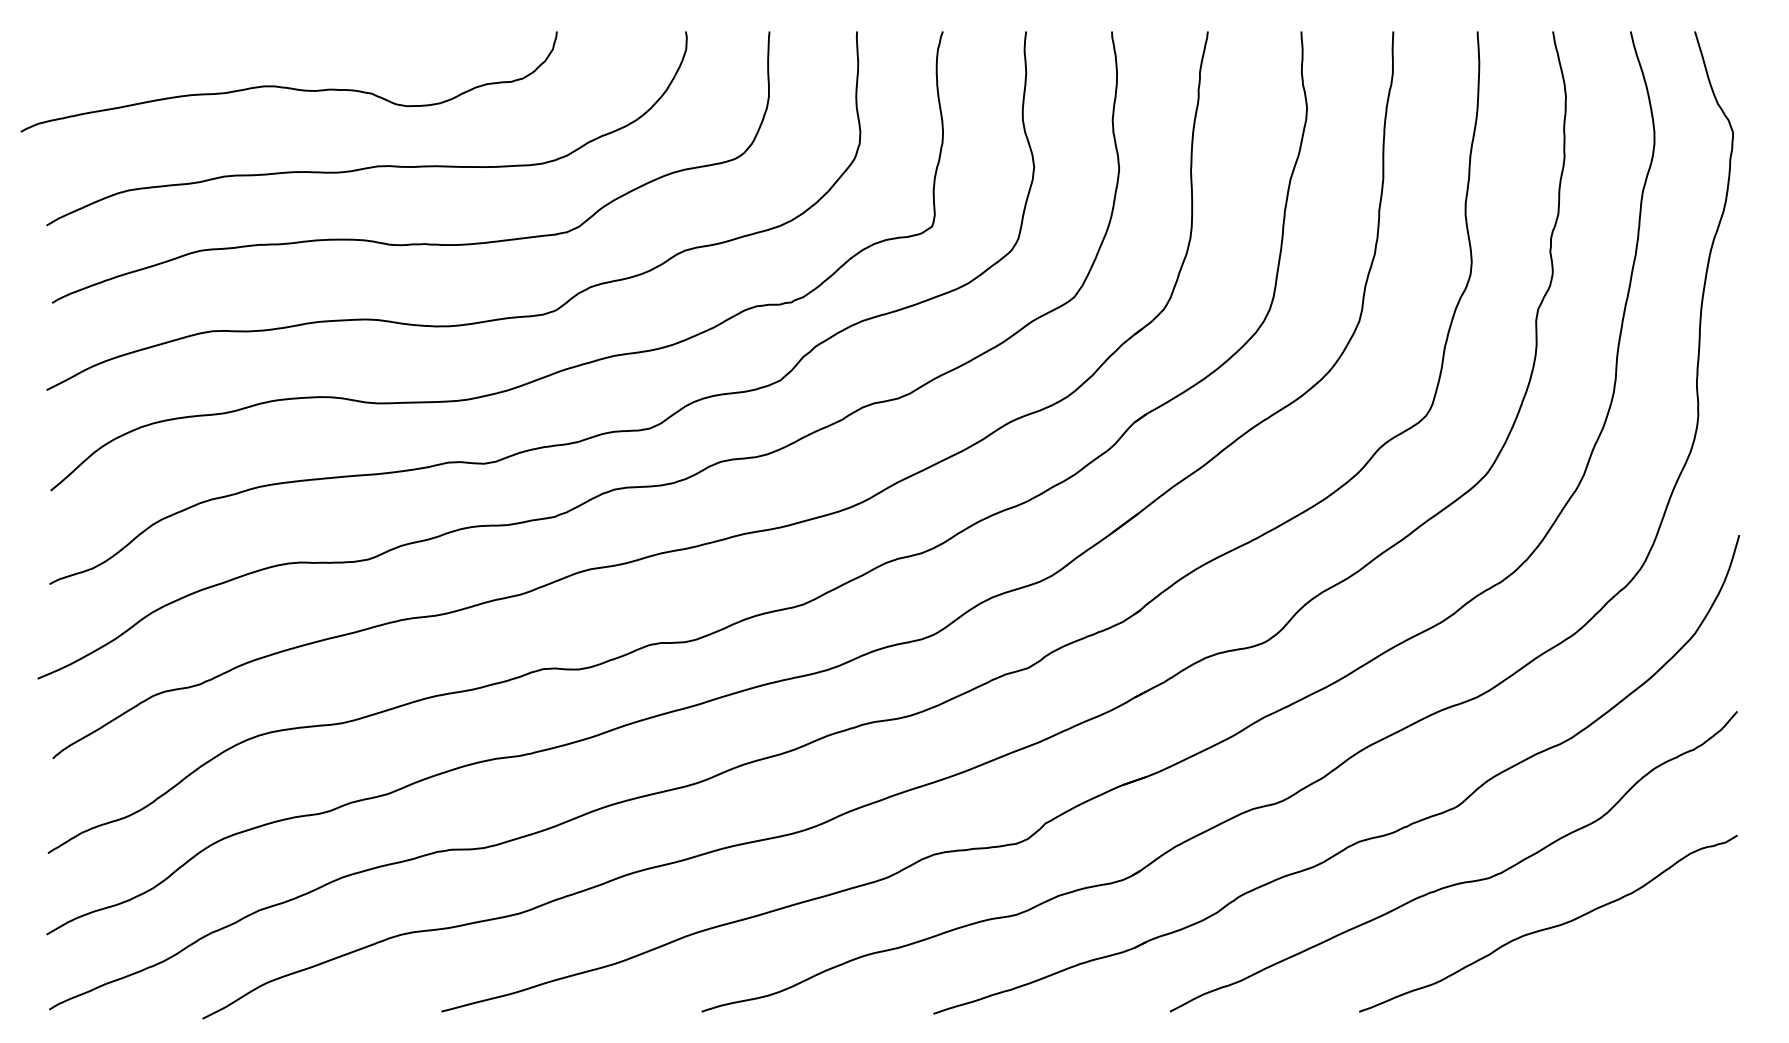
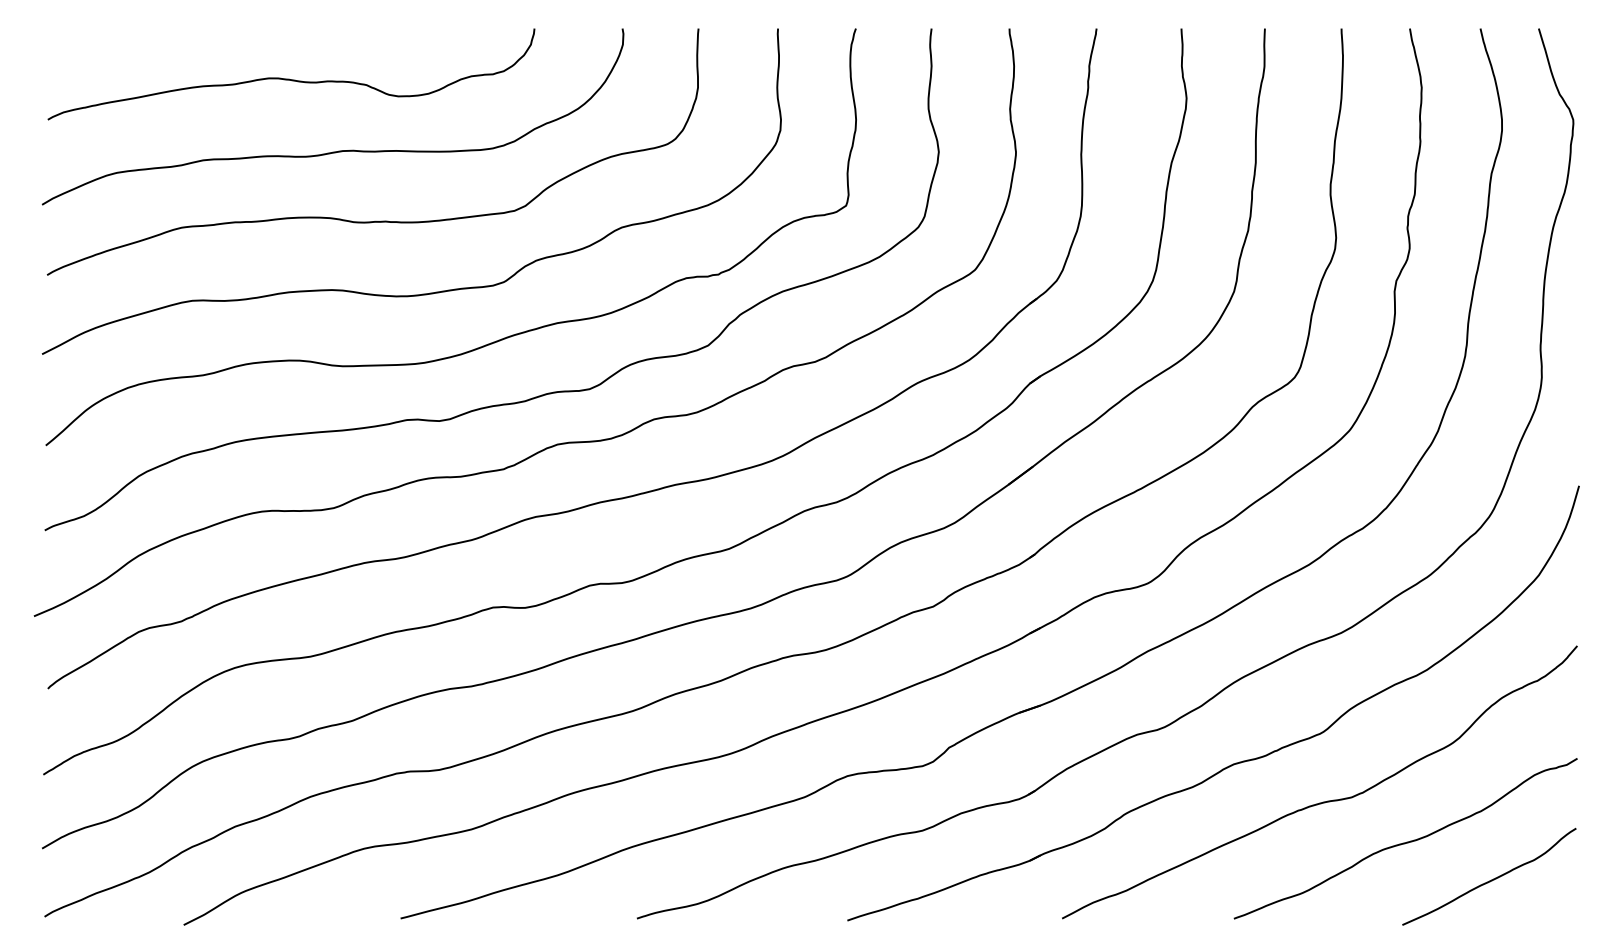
curve: (286, 86) -> (288, 78), moved
curve: (1641, 969) -> (1490, 880), added

